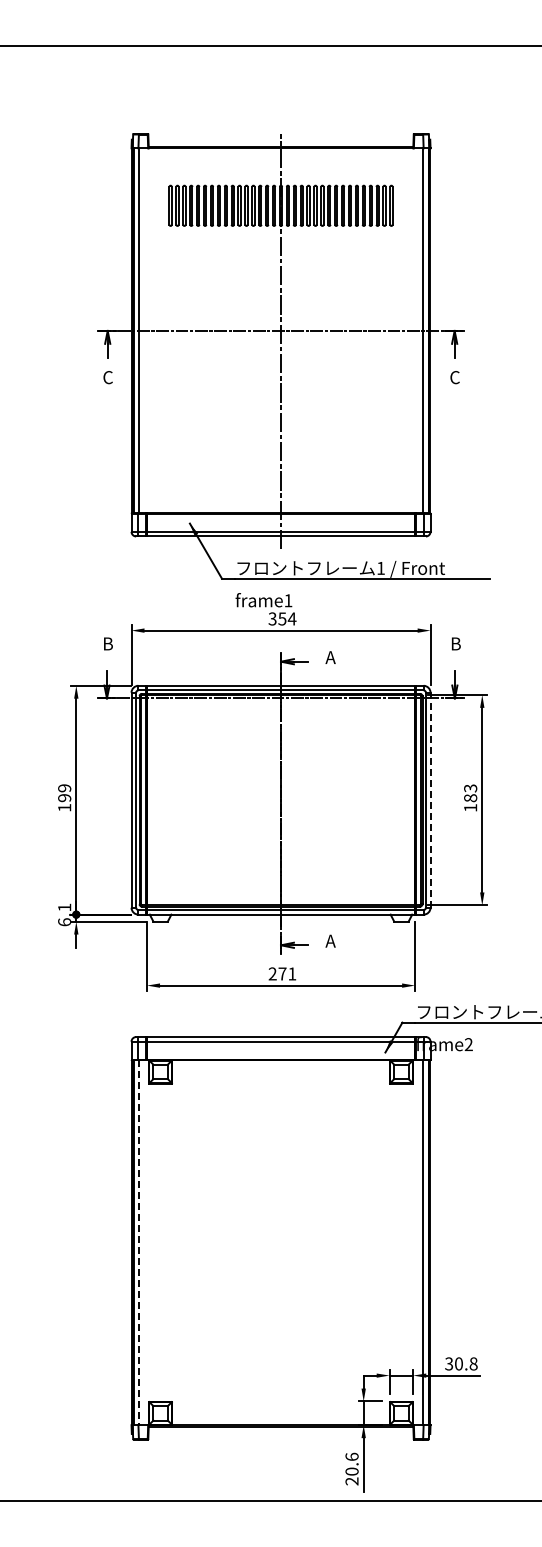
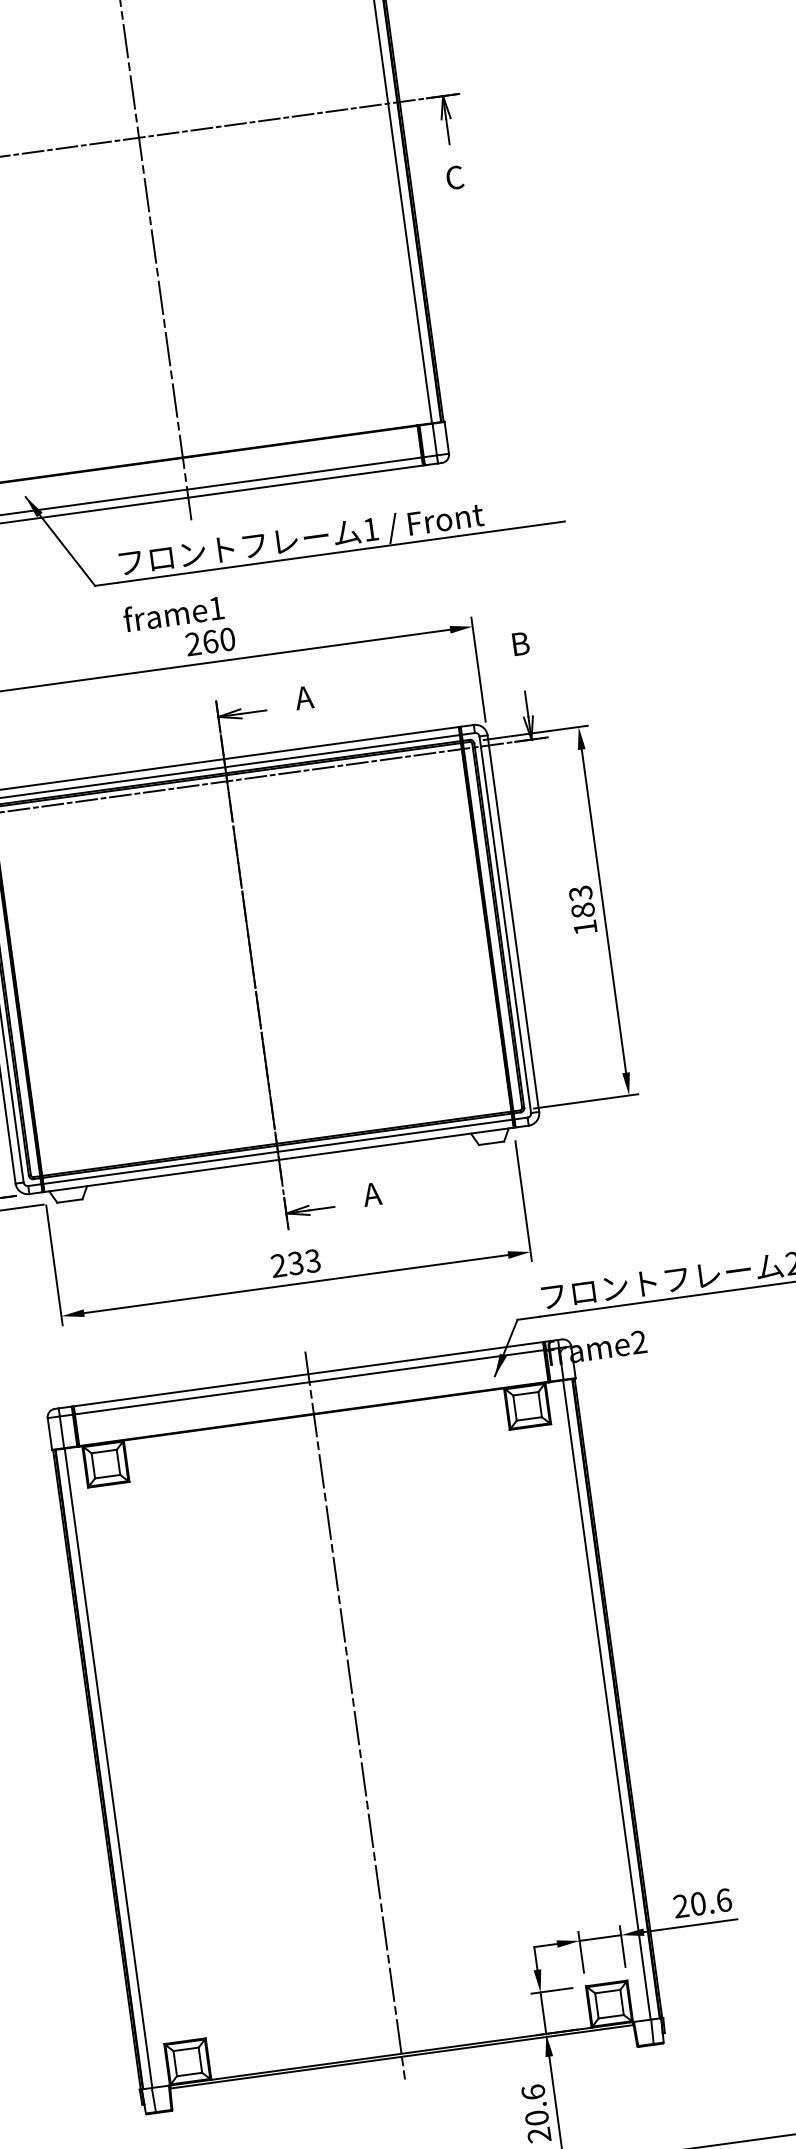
text: (282, 618) -> (210, 640), 354 -> 260
line: (430, 800) -> (513, 924), dashed -> solid
text: (287, 973) -> (304, 1261), 271 -> 233
line: (281, 1231) -> (355, 1714), added
line: (138, 1242) -> (108, 1768), dashed -> solid
text: (461, 1363) -> (702, 1902), 30.8 -> 20.6

